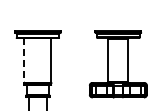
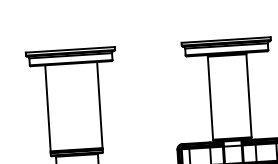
line: (24, 60) -> (48, 108), dashed -> solid

